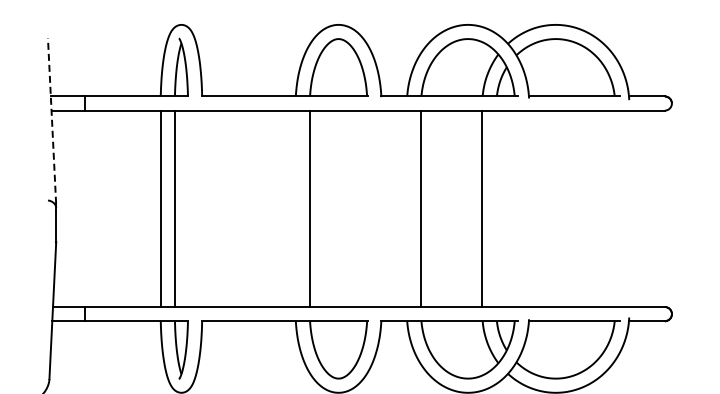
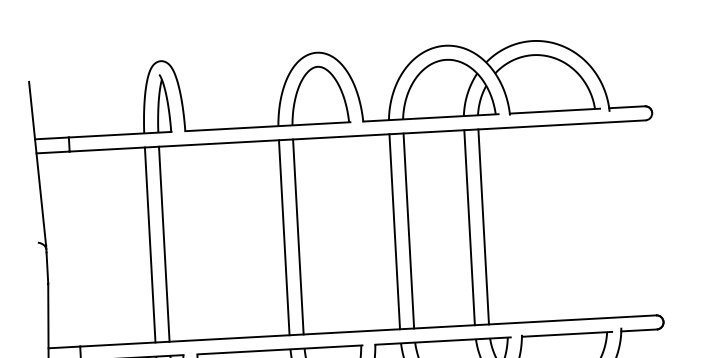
line: (52, 121) -> (38, 164), dashed -> solid
line: (295, 208) -> (284, 237), added
line: (406, 208) -> (394, 231), added
line: (496, 208) -> (483, 226), added

